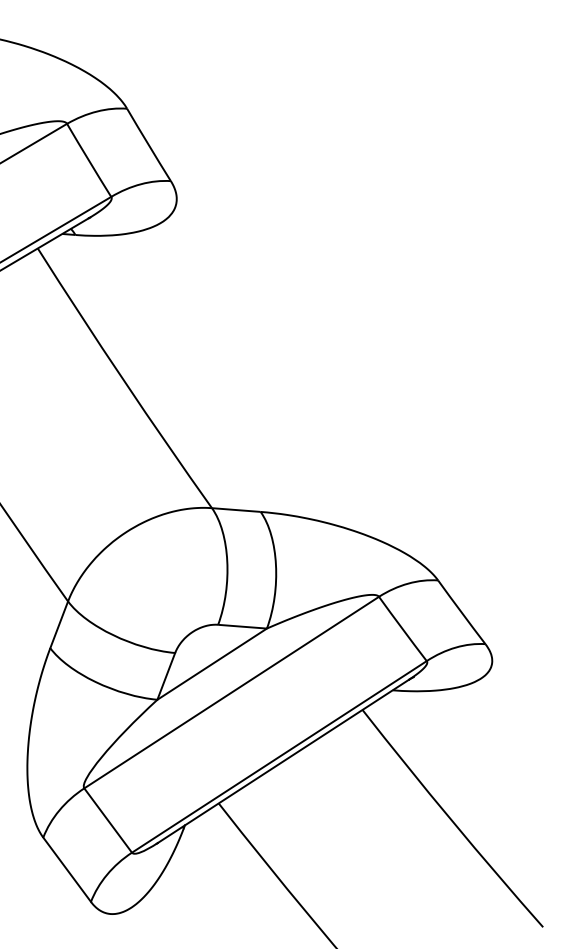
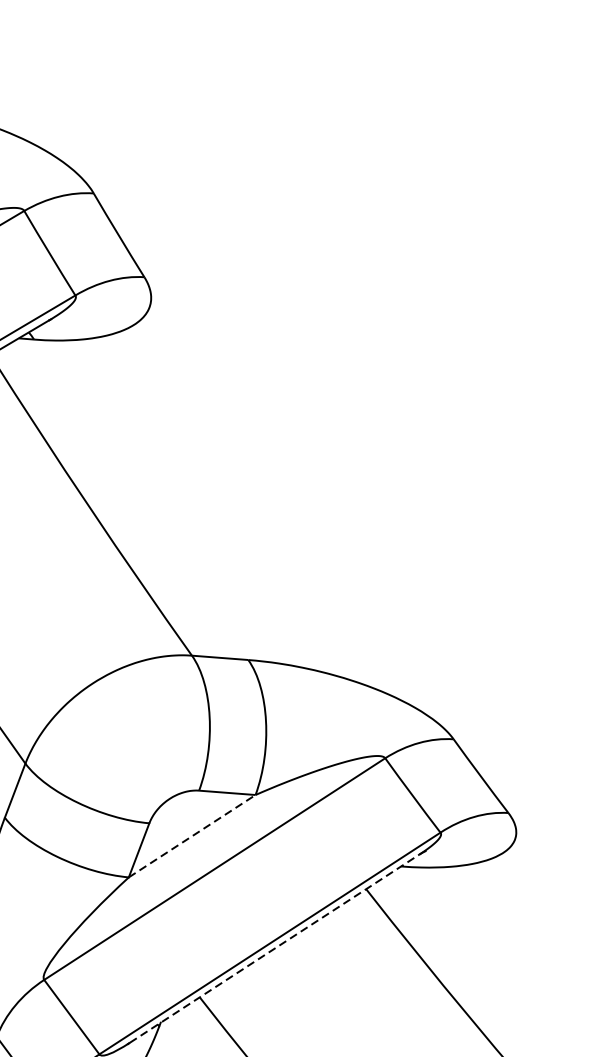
line: (212, 663) -> (192, 835), solid -> dashed
line: (283, 761) -> (274, 948), solid -> dashed

